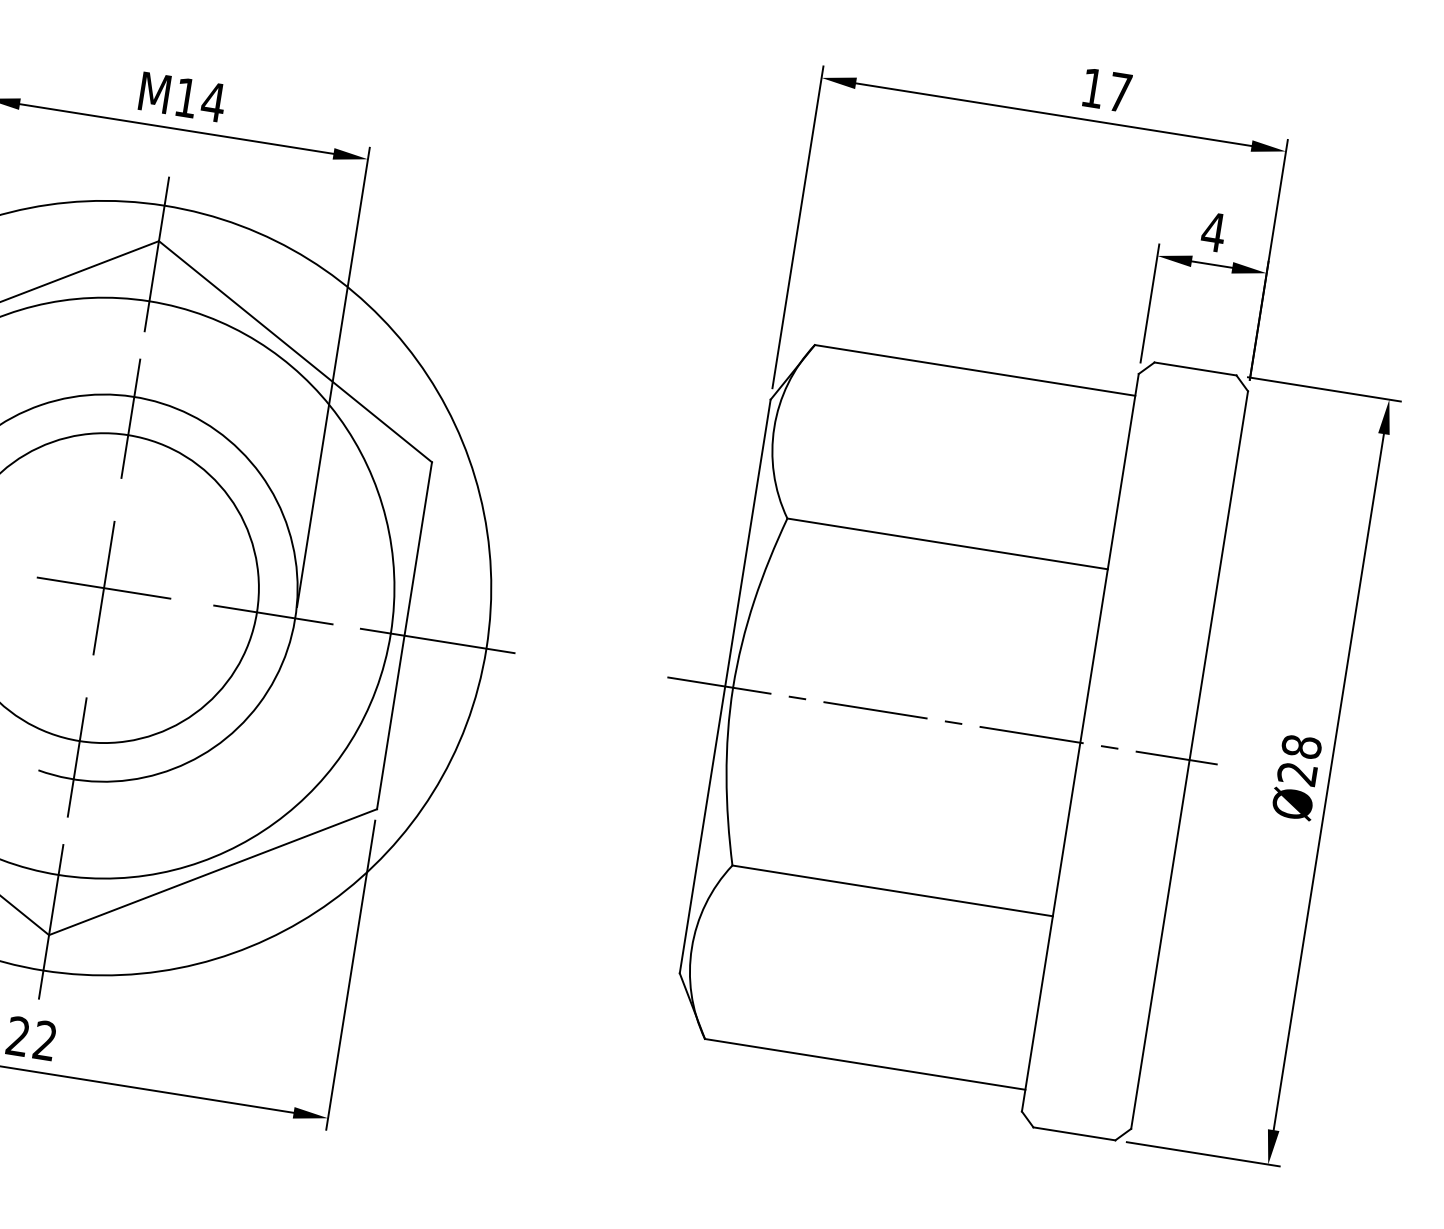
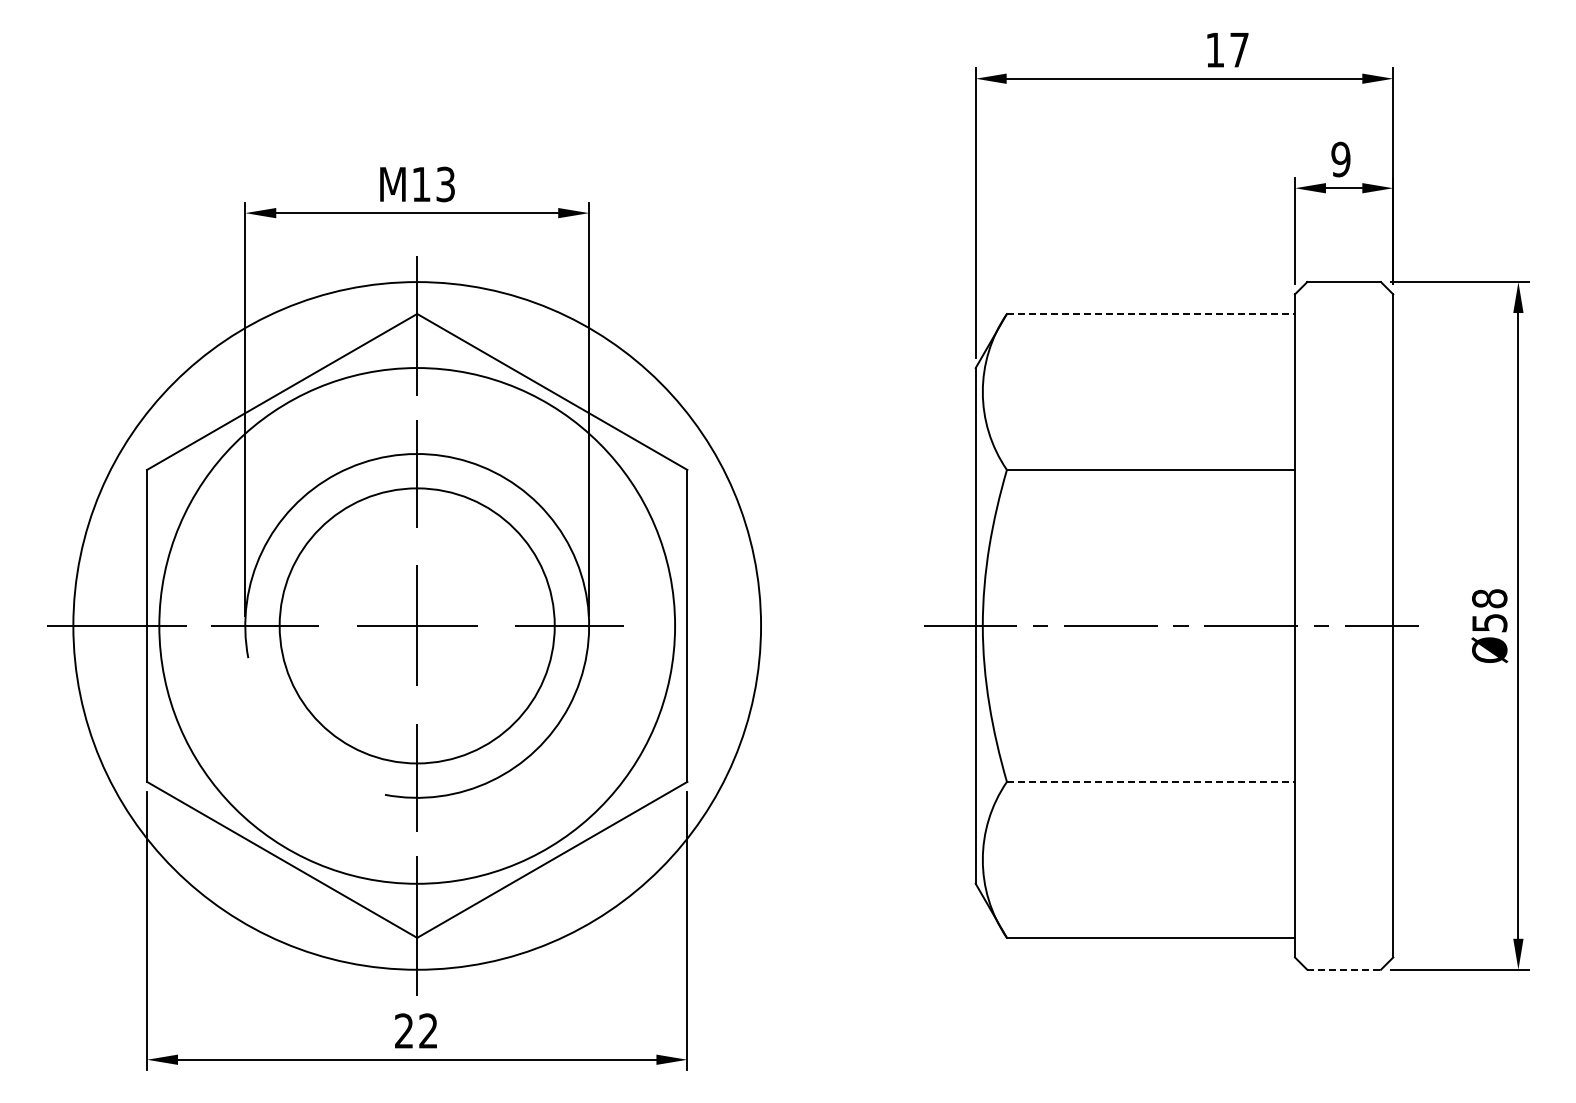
text: (213, 102) -> (445, 184), M14 -> M13
text: (1213, 232) -> (1340, 159), 4 -> 9
line: (975, 369) -> (1151, 313), solid -> dashed
line: (438, 640) -> (717, 625), removed
text: (1297, 774) -> (1489, 623), Ø28 -> Ø58
line: (893, 890) -> (1151, 781), solid -> dashed
line: (1074, 1133) -> (1344, 969), solid -> dashed

